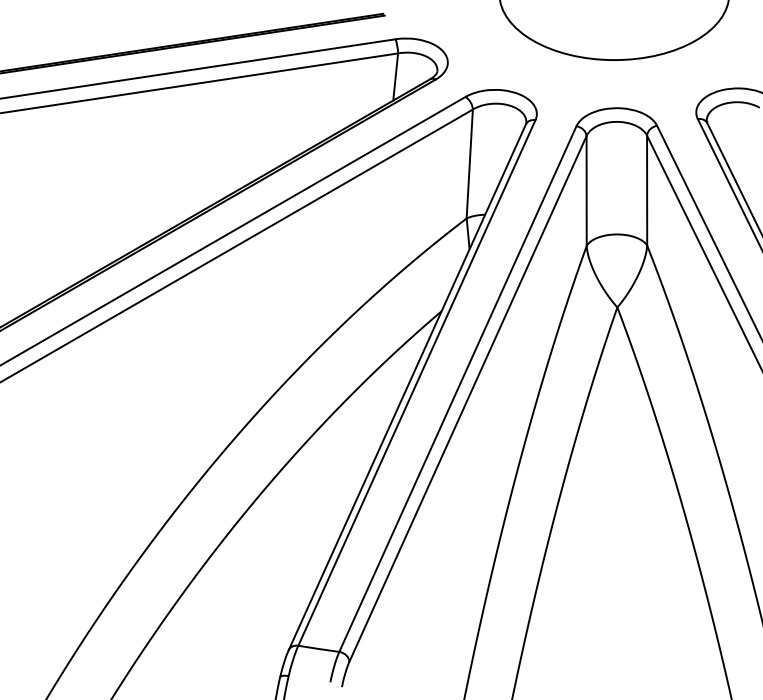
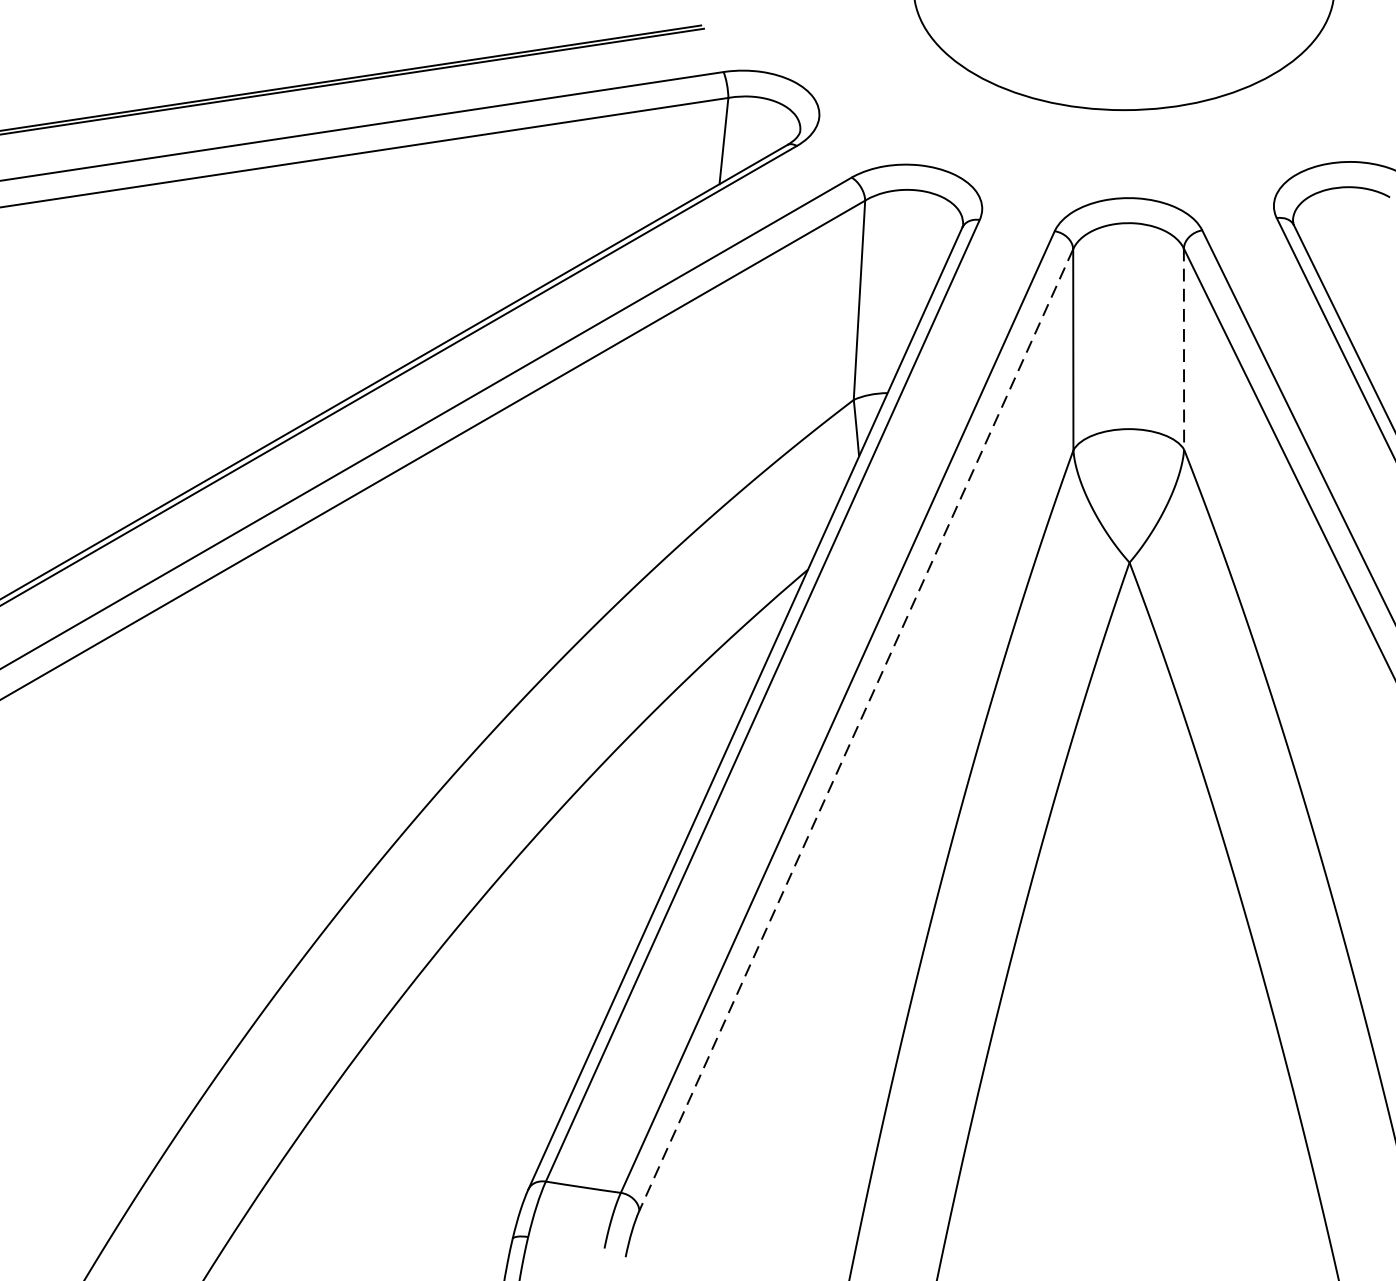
line: (647, 190) -> (1184, 348), solid -> dashed
line: (467, 399) -> (855, 731), solid -> dashed

